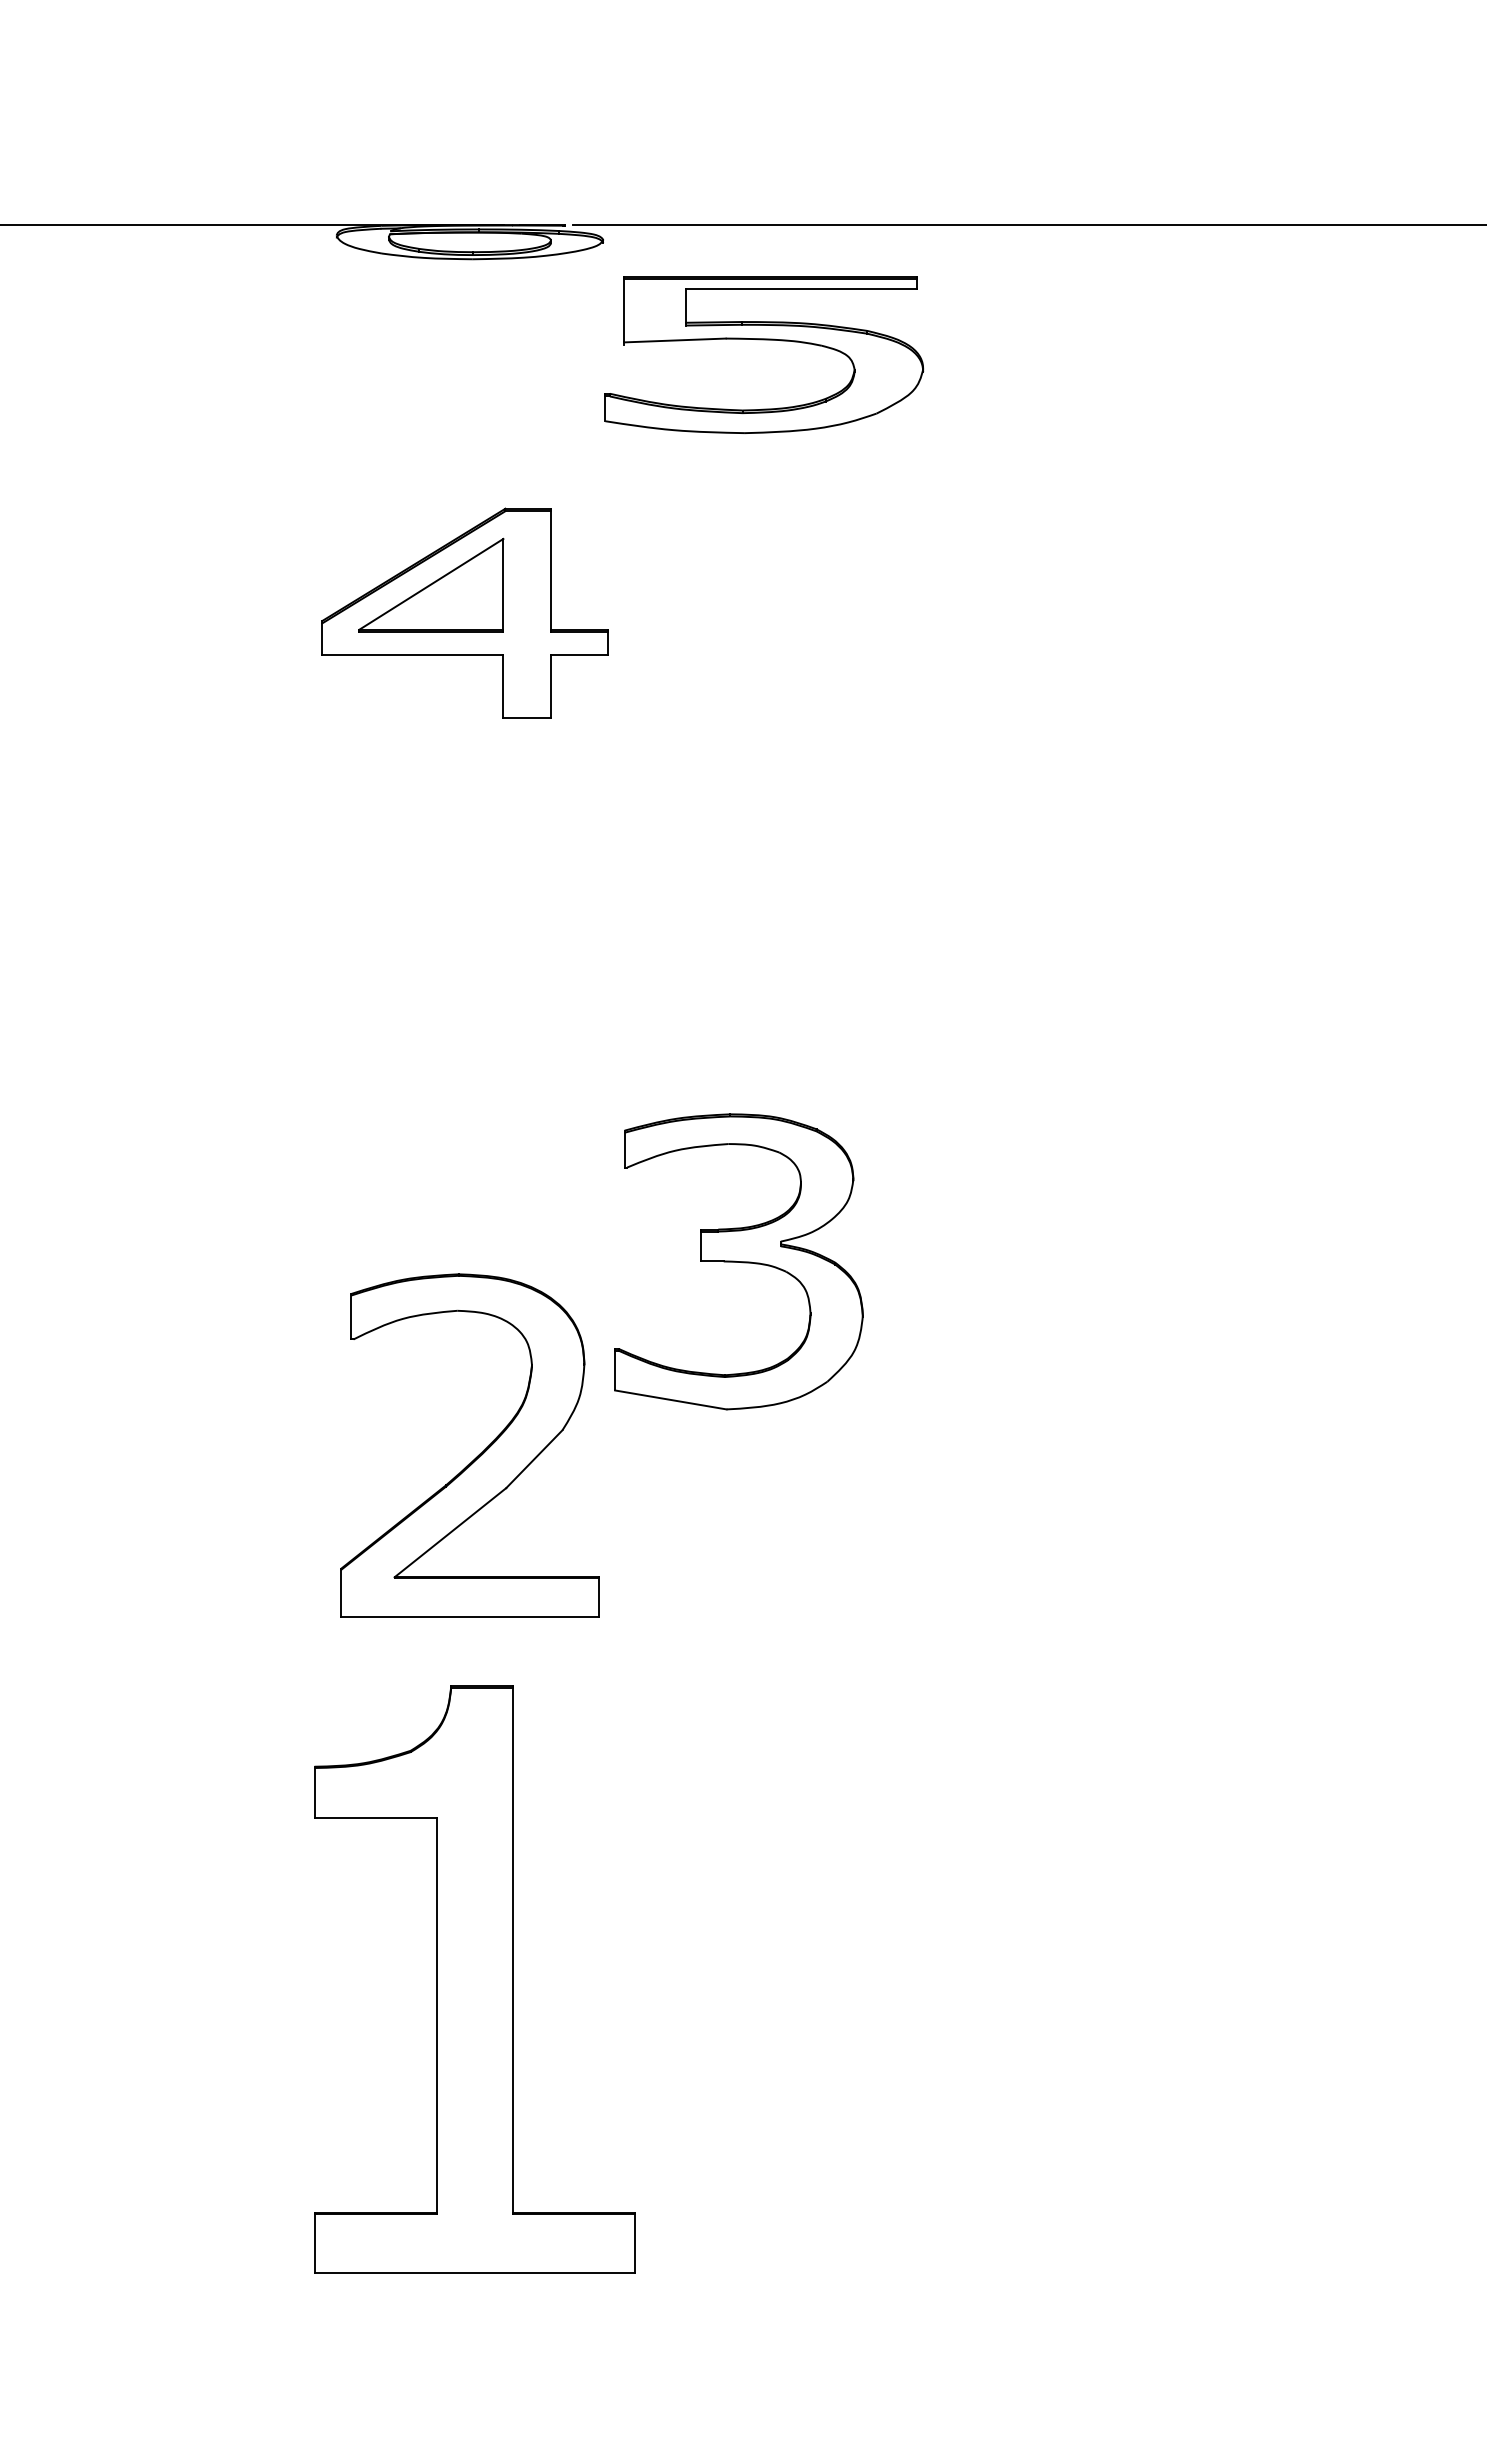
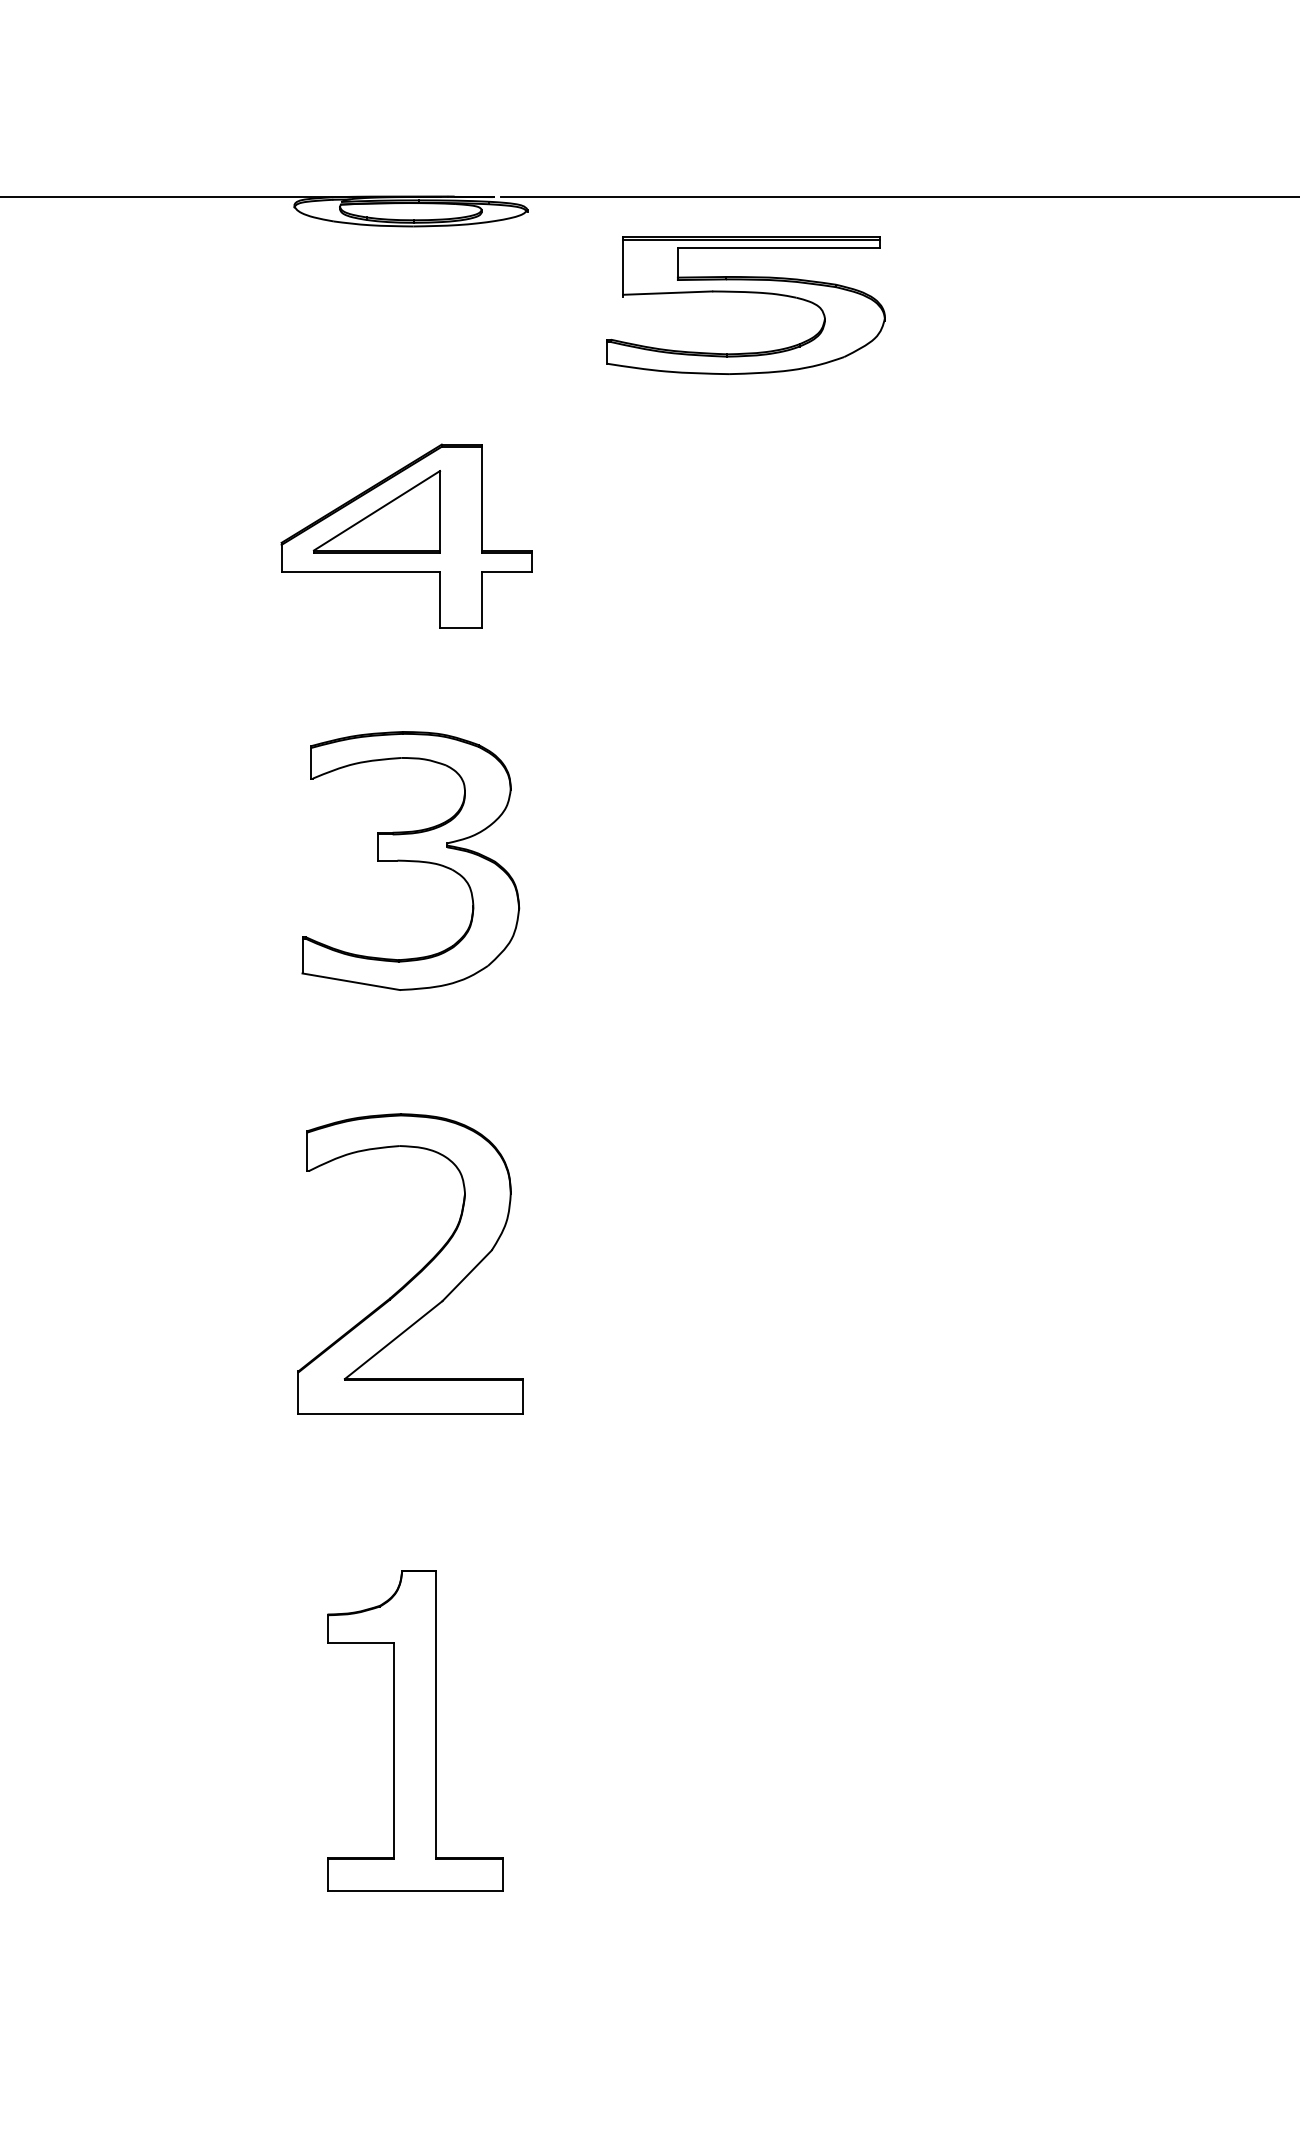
part: (764, 340) -> (746, 293), moved
part: (738, 1261) -> (410, 860), moved
part: (474, 1979) -> (414, 1730), size x0.62

